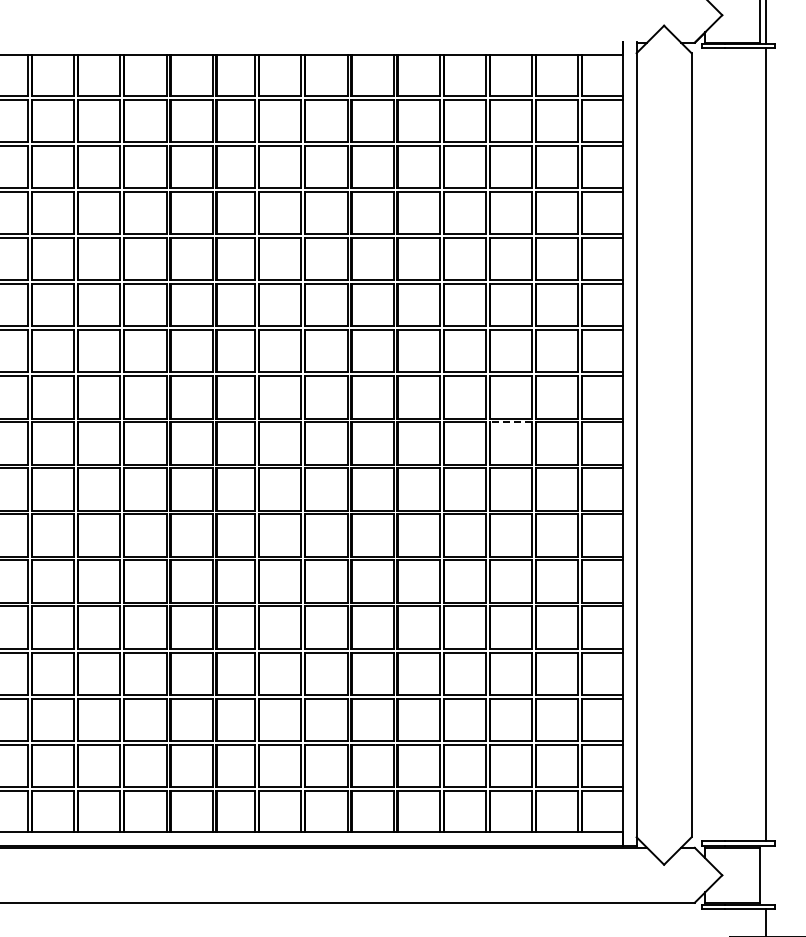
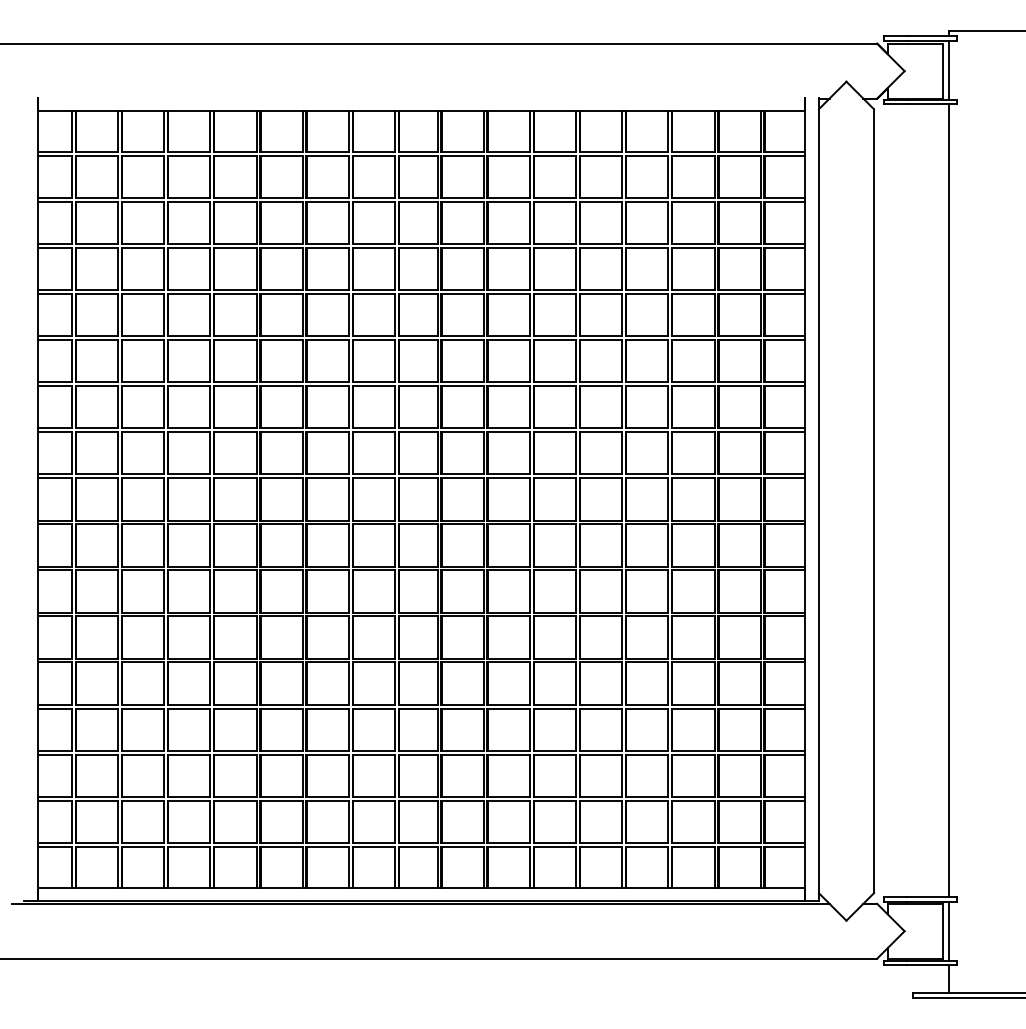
line: (510, 422) -> (692, 478), dashed -> solid
line: (766, 874) -> (948, 930), added

